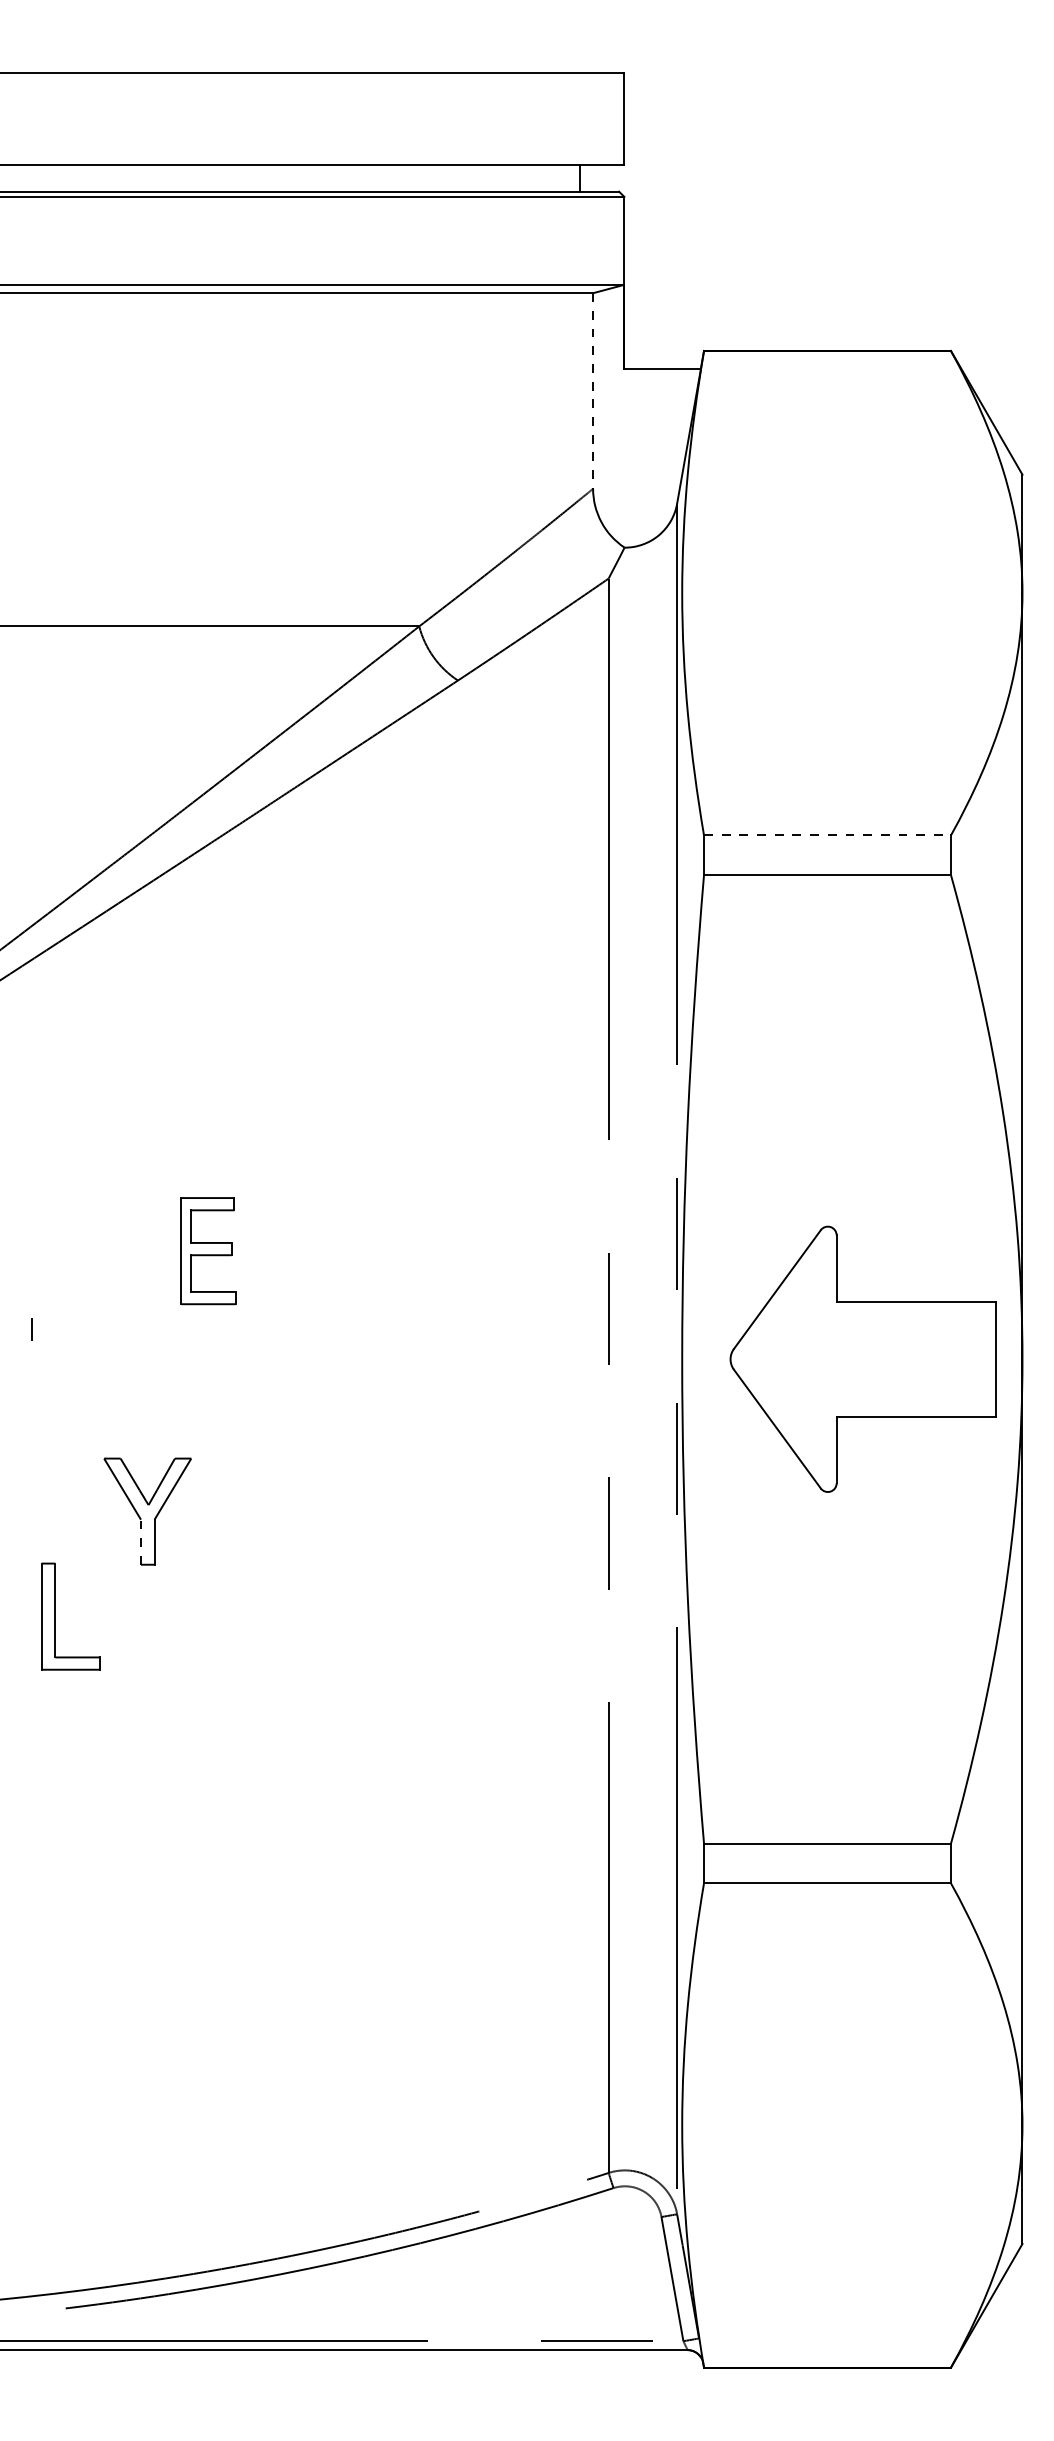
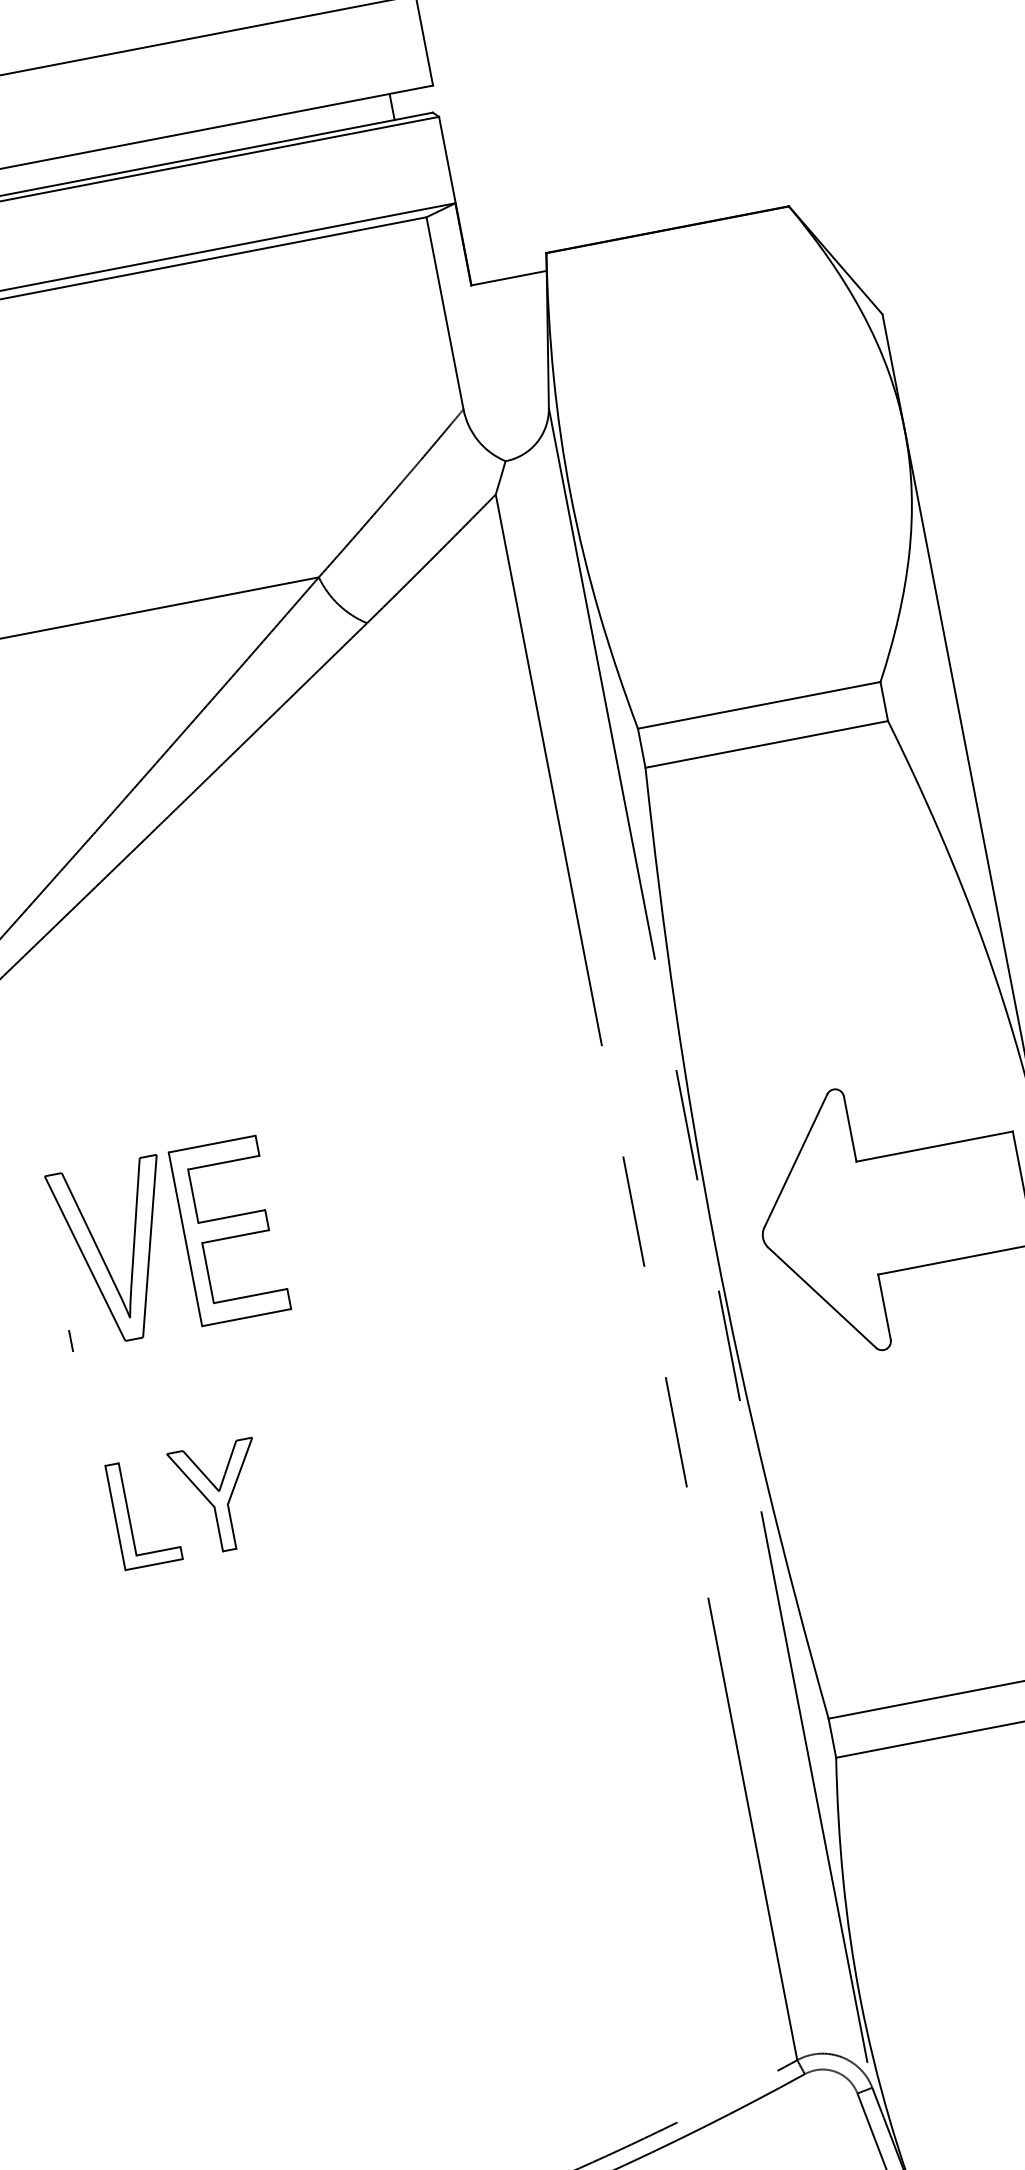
line: (593, 391) -> (445, 313), dashed -> solid
line: (828, 835) -> (760, 705), dashed -> solid
part: (208, 1250) -> (229, 1230), size x1.67
part: (79, 1255) -> (104, 1259), added
line: (140, 1542) -> (218, 1529), dashed -> solid
part: (55, 1616) -> (129, 1515), moved

